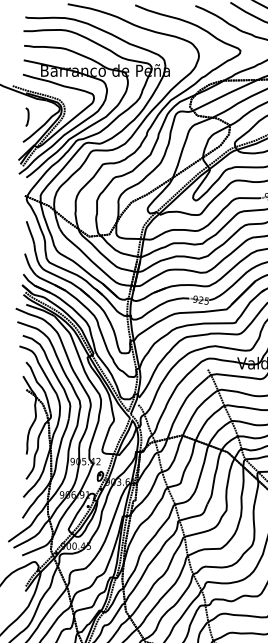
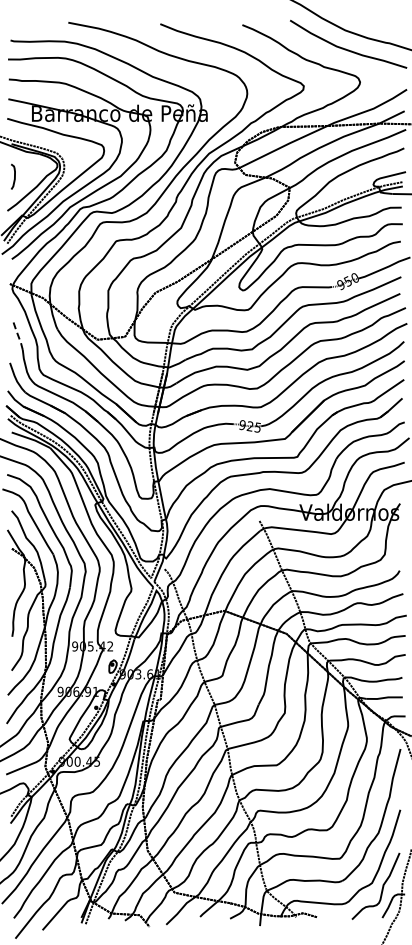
line: (30, 232) -> (17, 334), solid -> dashed

